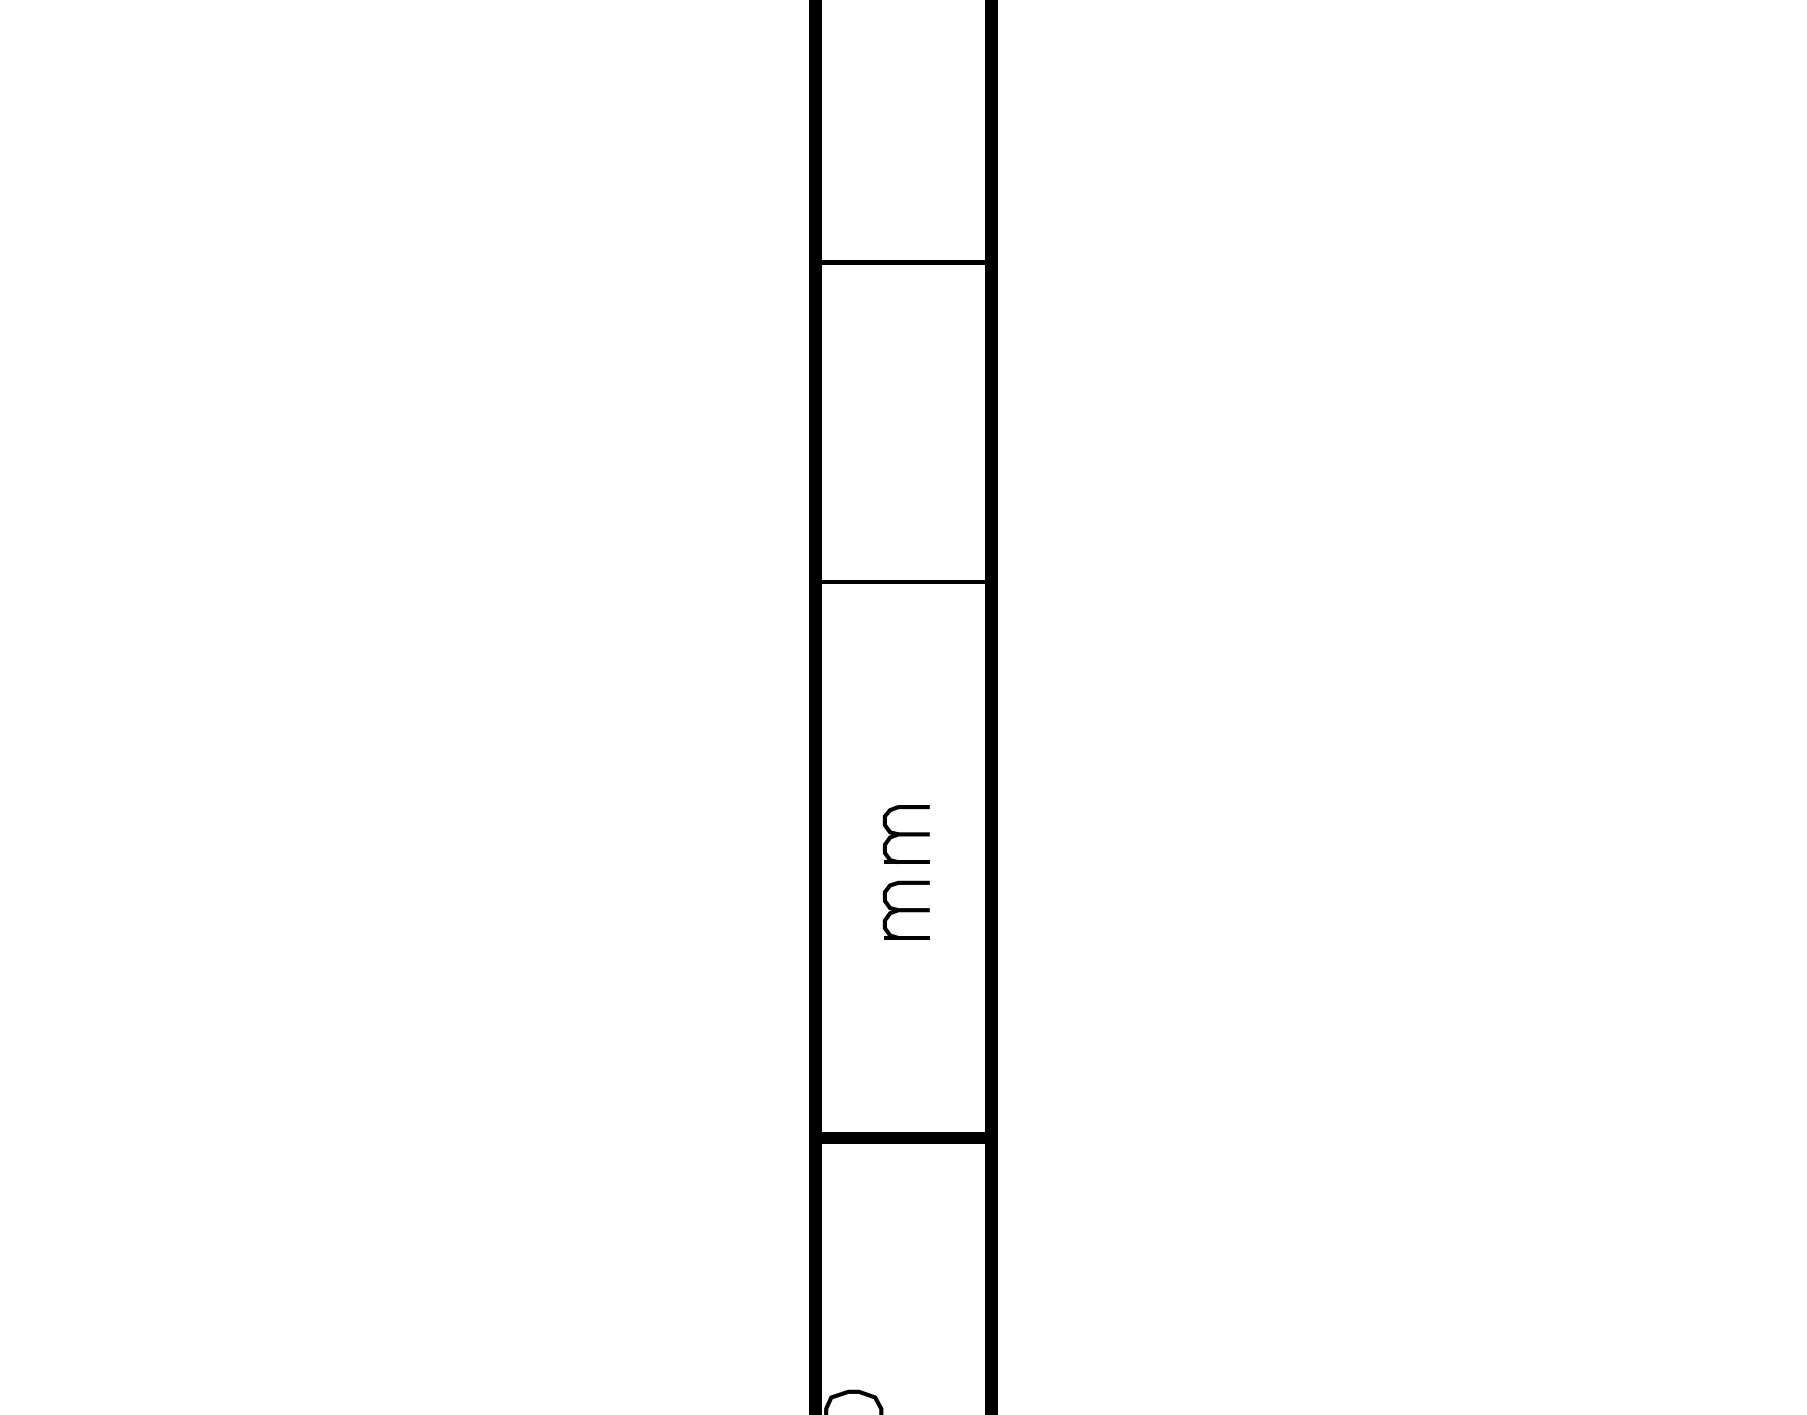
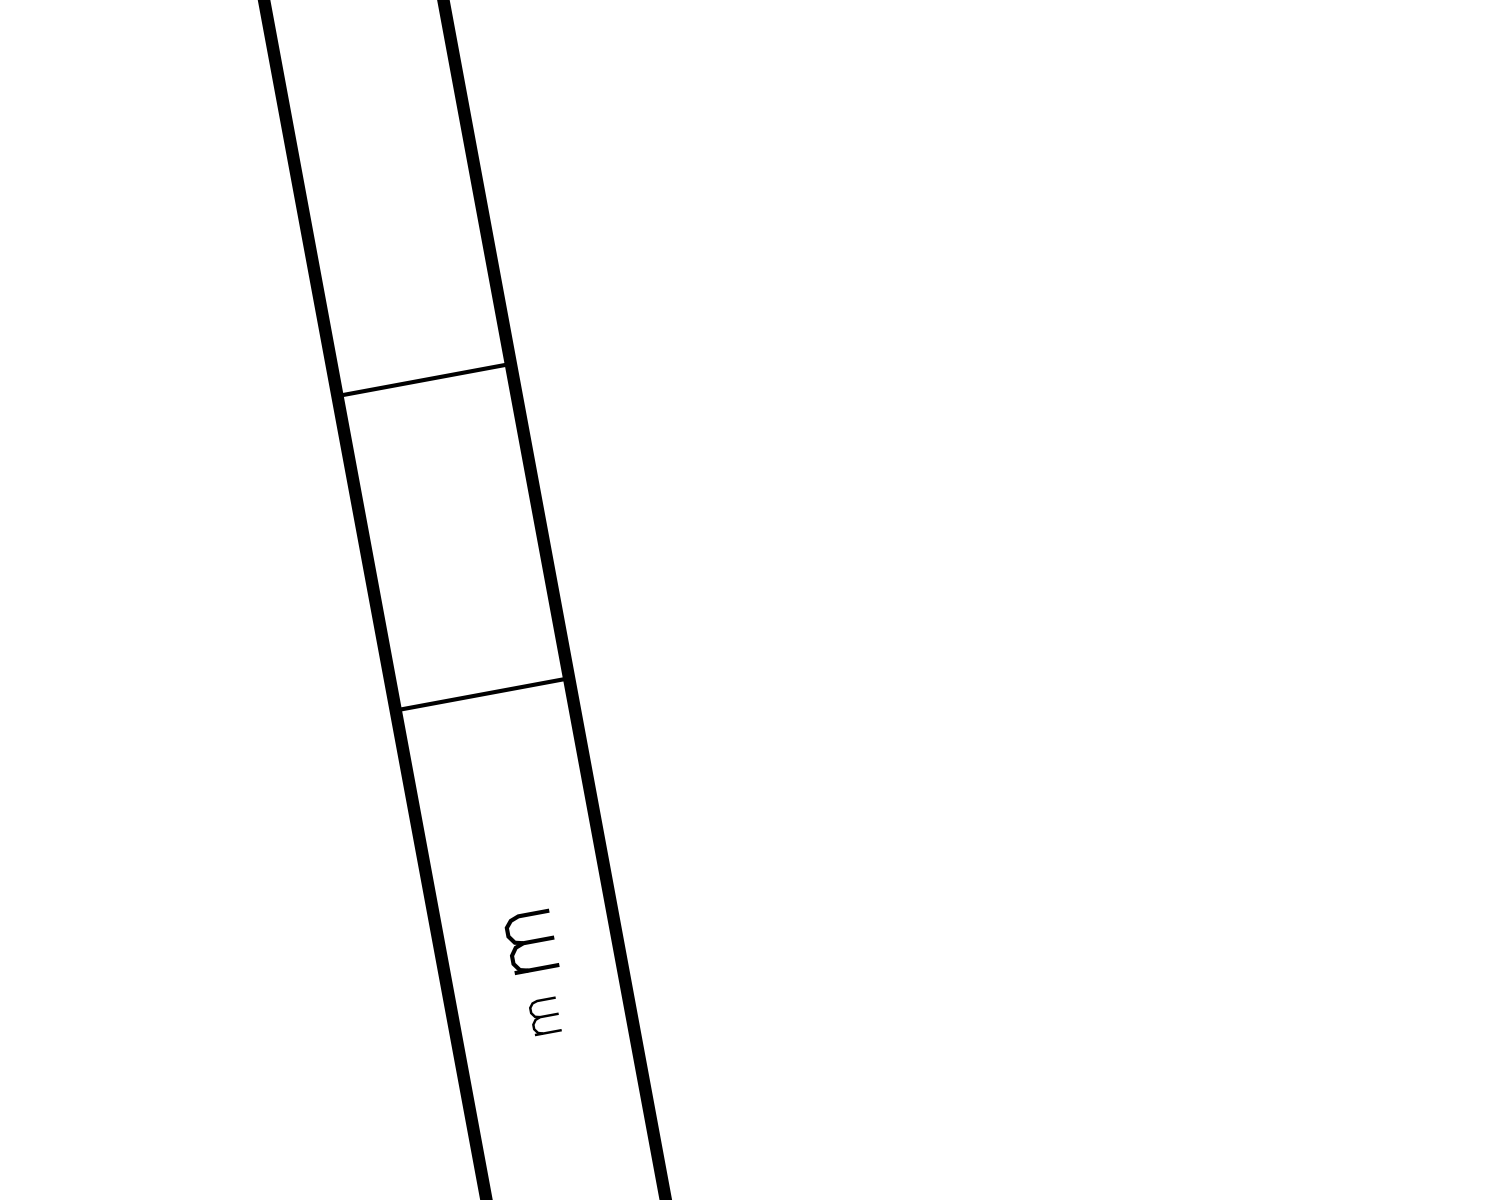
part: (905, 909) -> (544, 1015), size x0.6

